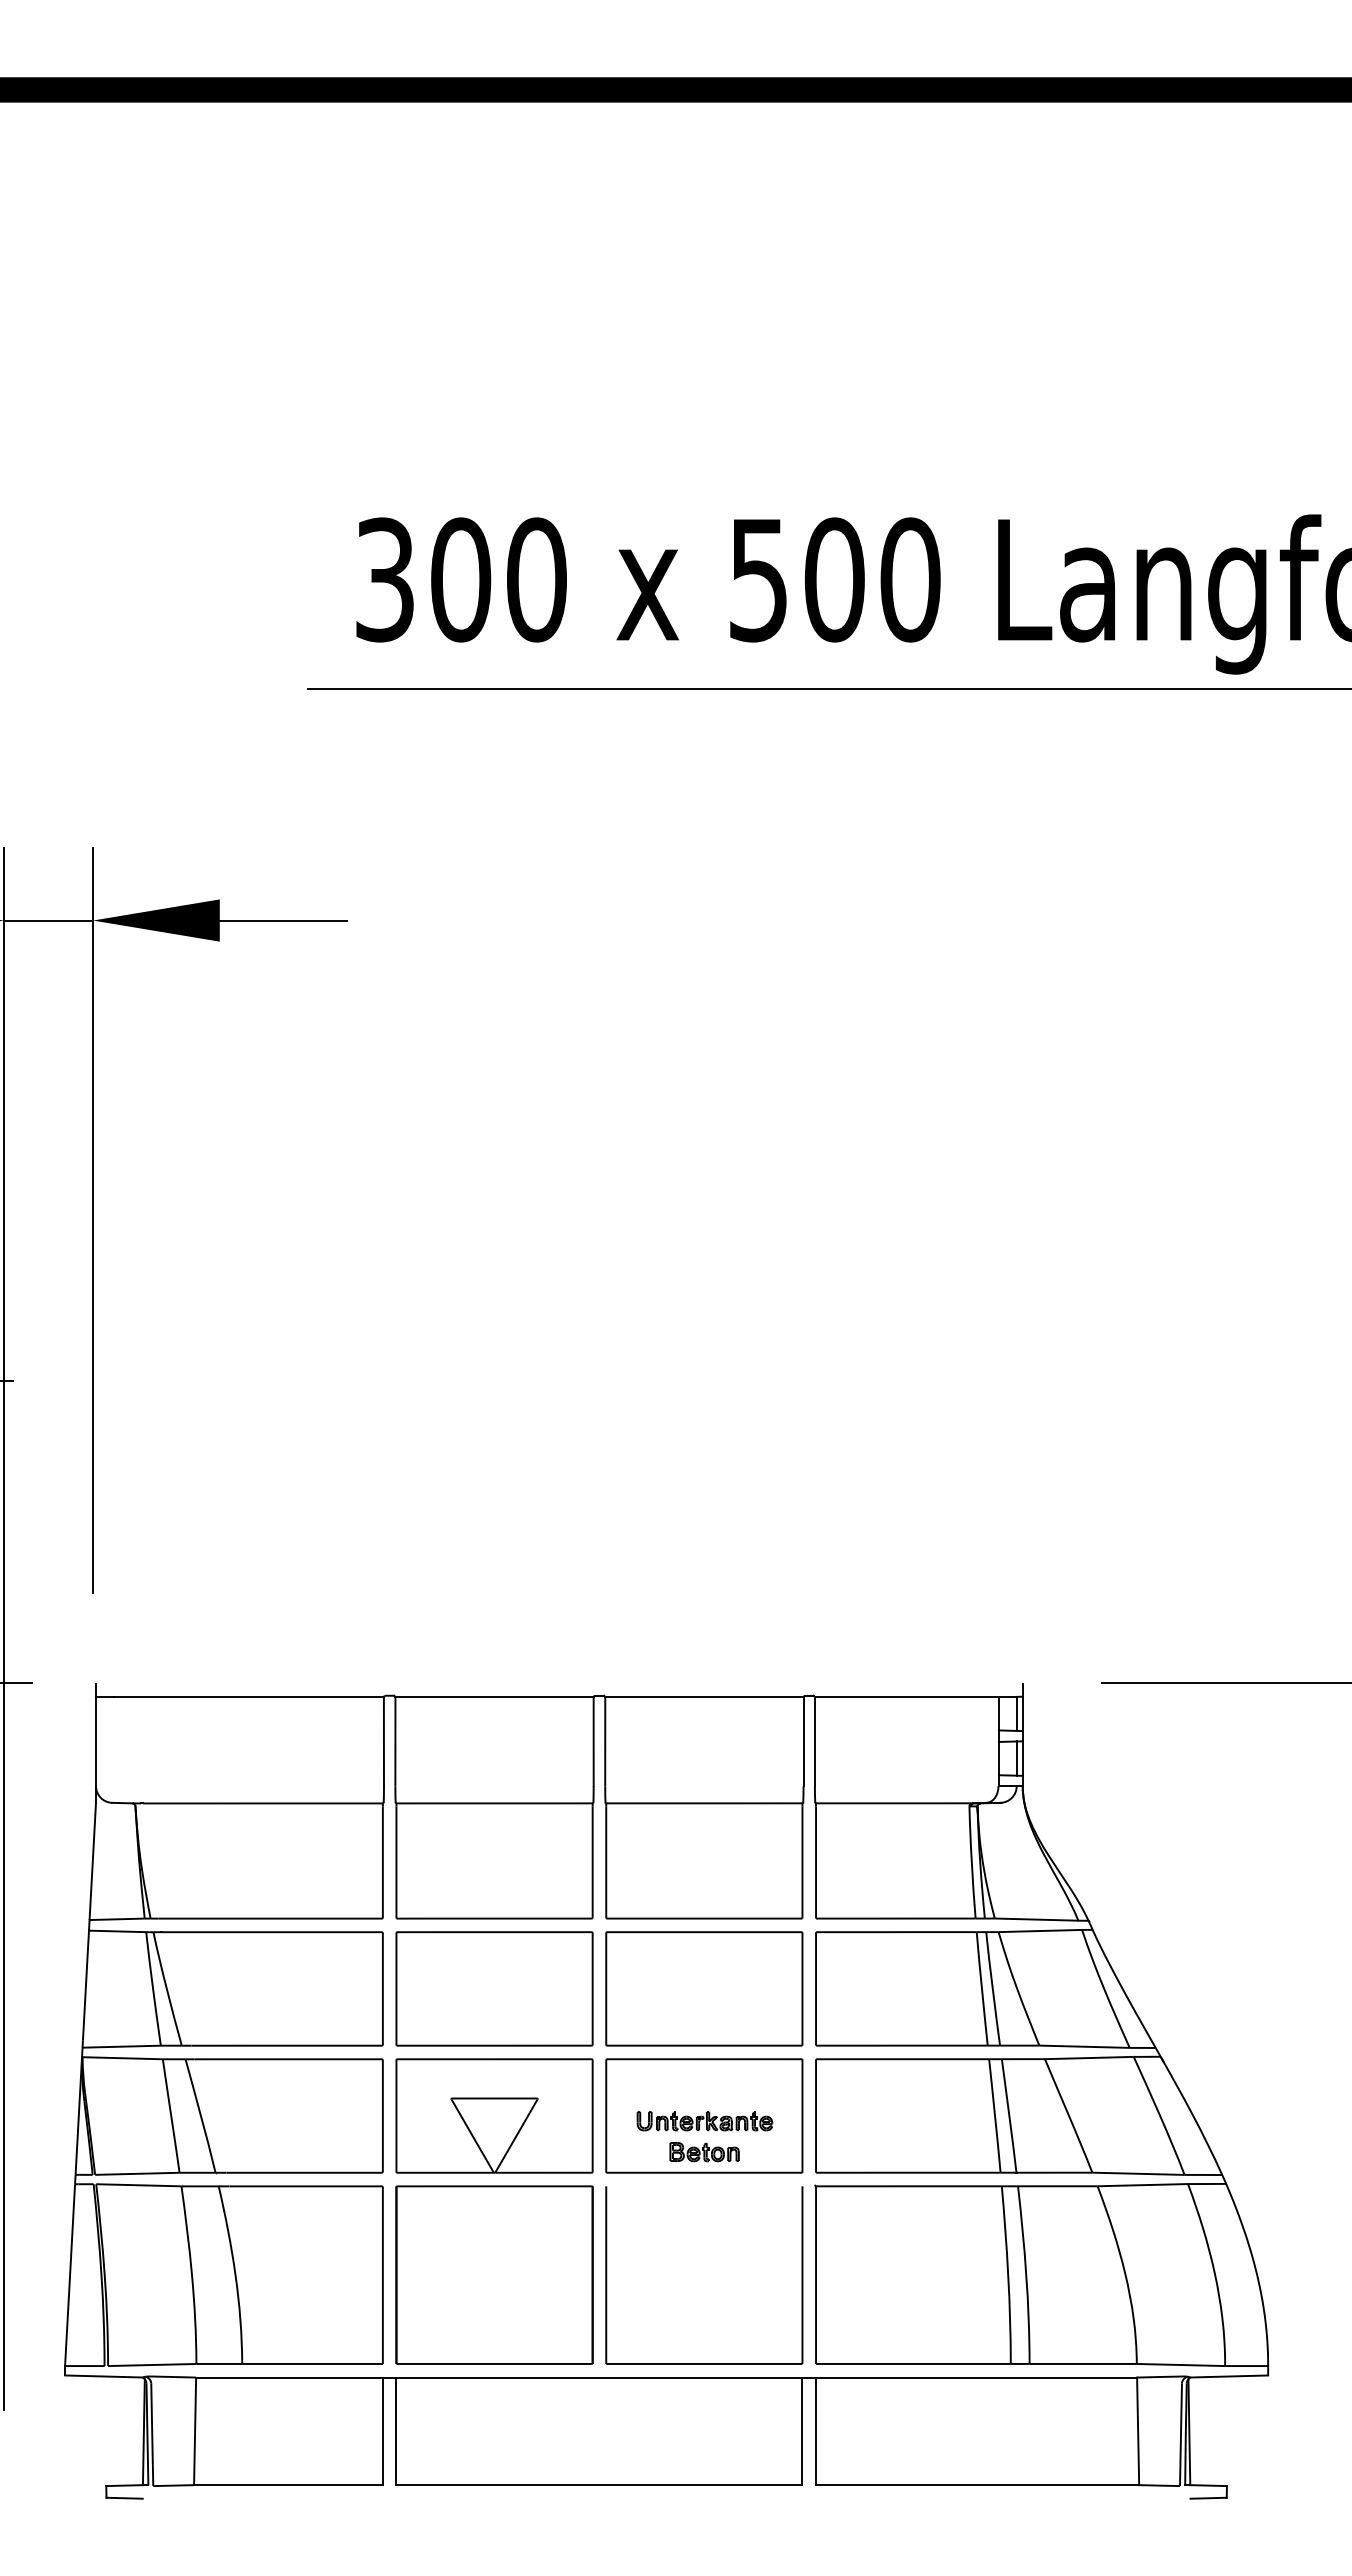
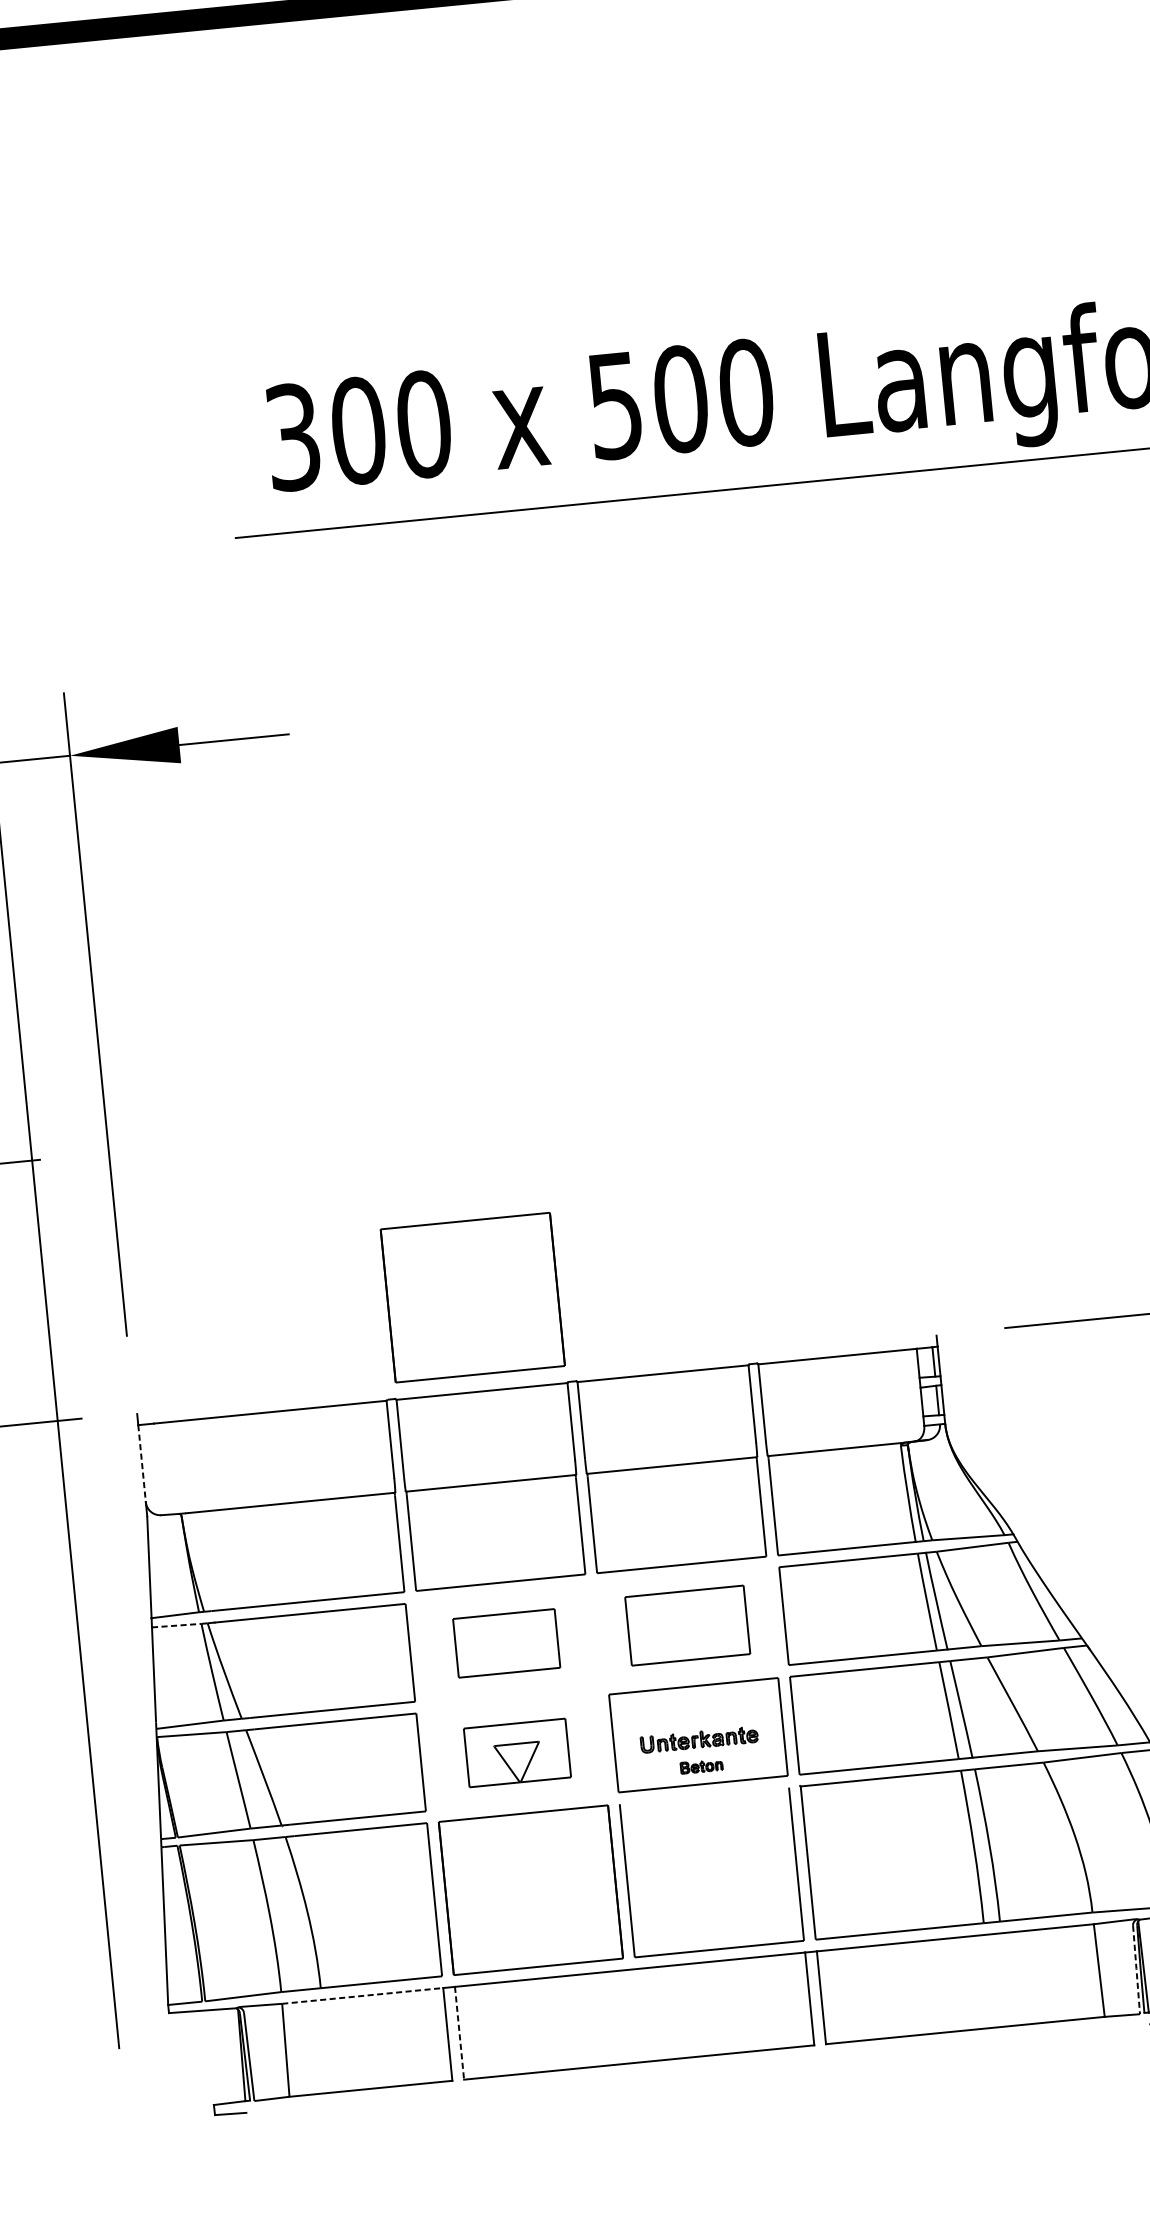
part: (494, 1587) -> (472, 1297), added
line: (96, 1741) -> (142, 1463), solid -> dashed
line: (117, 1931) -> (176, 1625), solid -> dashed
part: (494, 1988) -> (506, 1643), size x0.6
part: (704, 1988) -> (687, 1625), size x0.7
part: (494, 2115) -> (517, 1752), size x0.6
part: (704, 2152) -> (701, 1766), size x0.7
line: (290, 2377) -> (363, 1995), solid -> dashed
line: (396, 2431) -> (459, 2033), solid -> dashed
line: (1180, 2434) -> (1136, 1969), solid -> dashed

